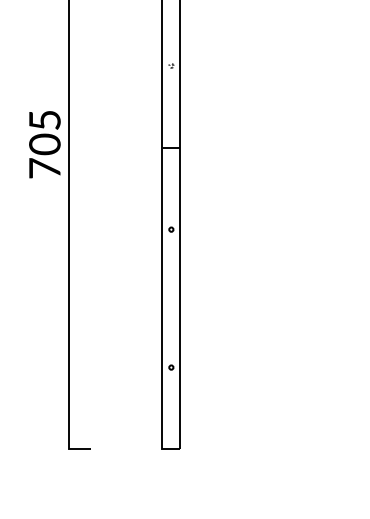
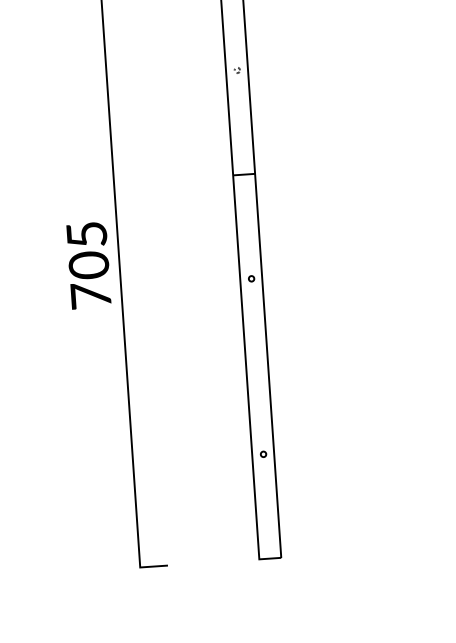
text: (44, 144) -> (88, 265), moved

